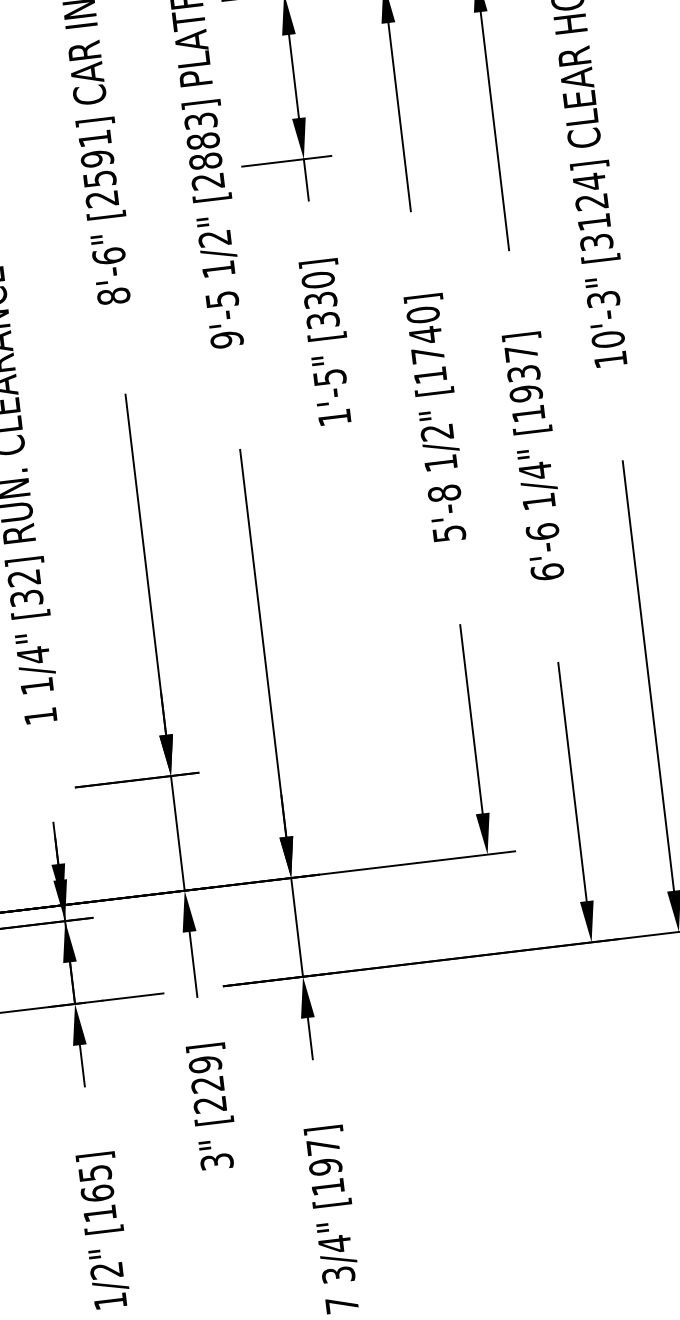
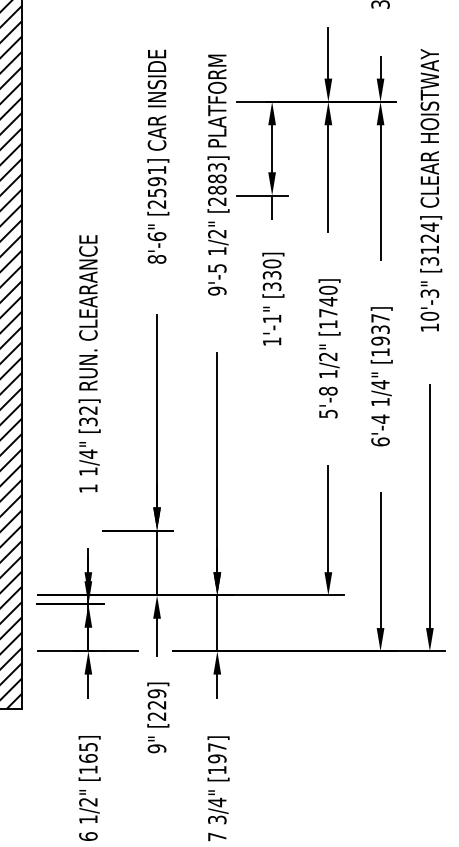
text: (330, 376) -> (272, 318), 1'-5" -> 1'-1"
text: (542, 530) -> (380, 418), 6'-6 -> 6'-4
text: (215, 1161) -> (156, 748), 3" -> 9"

